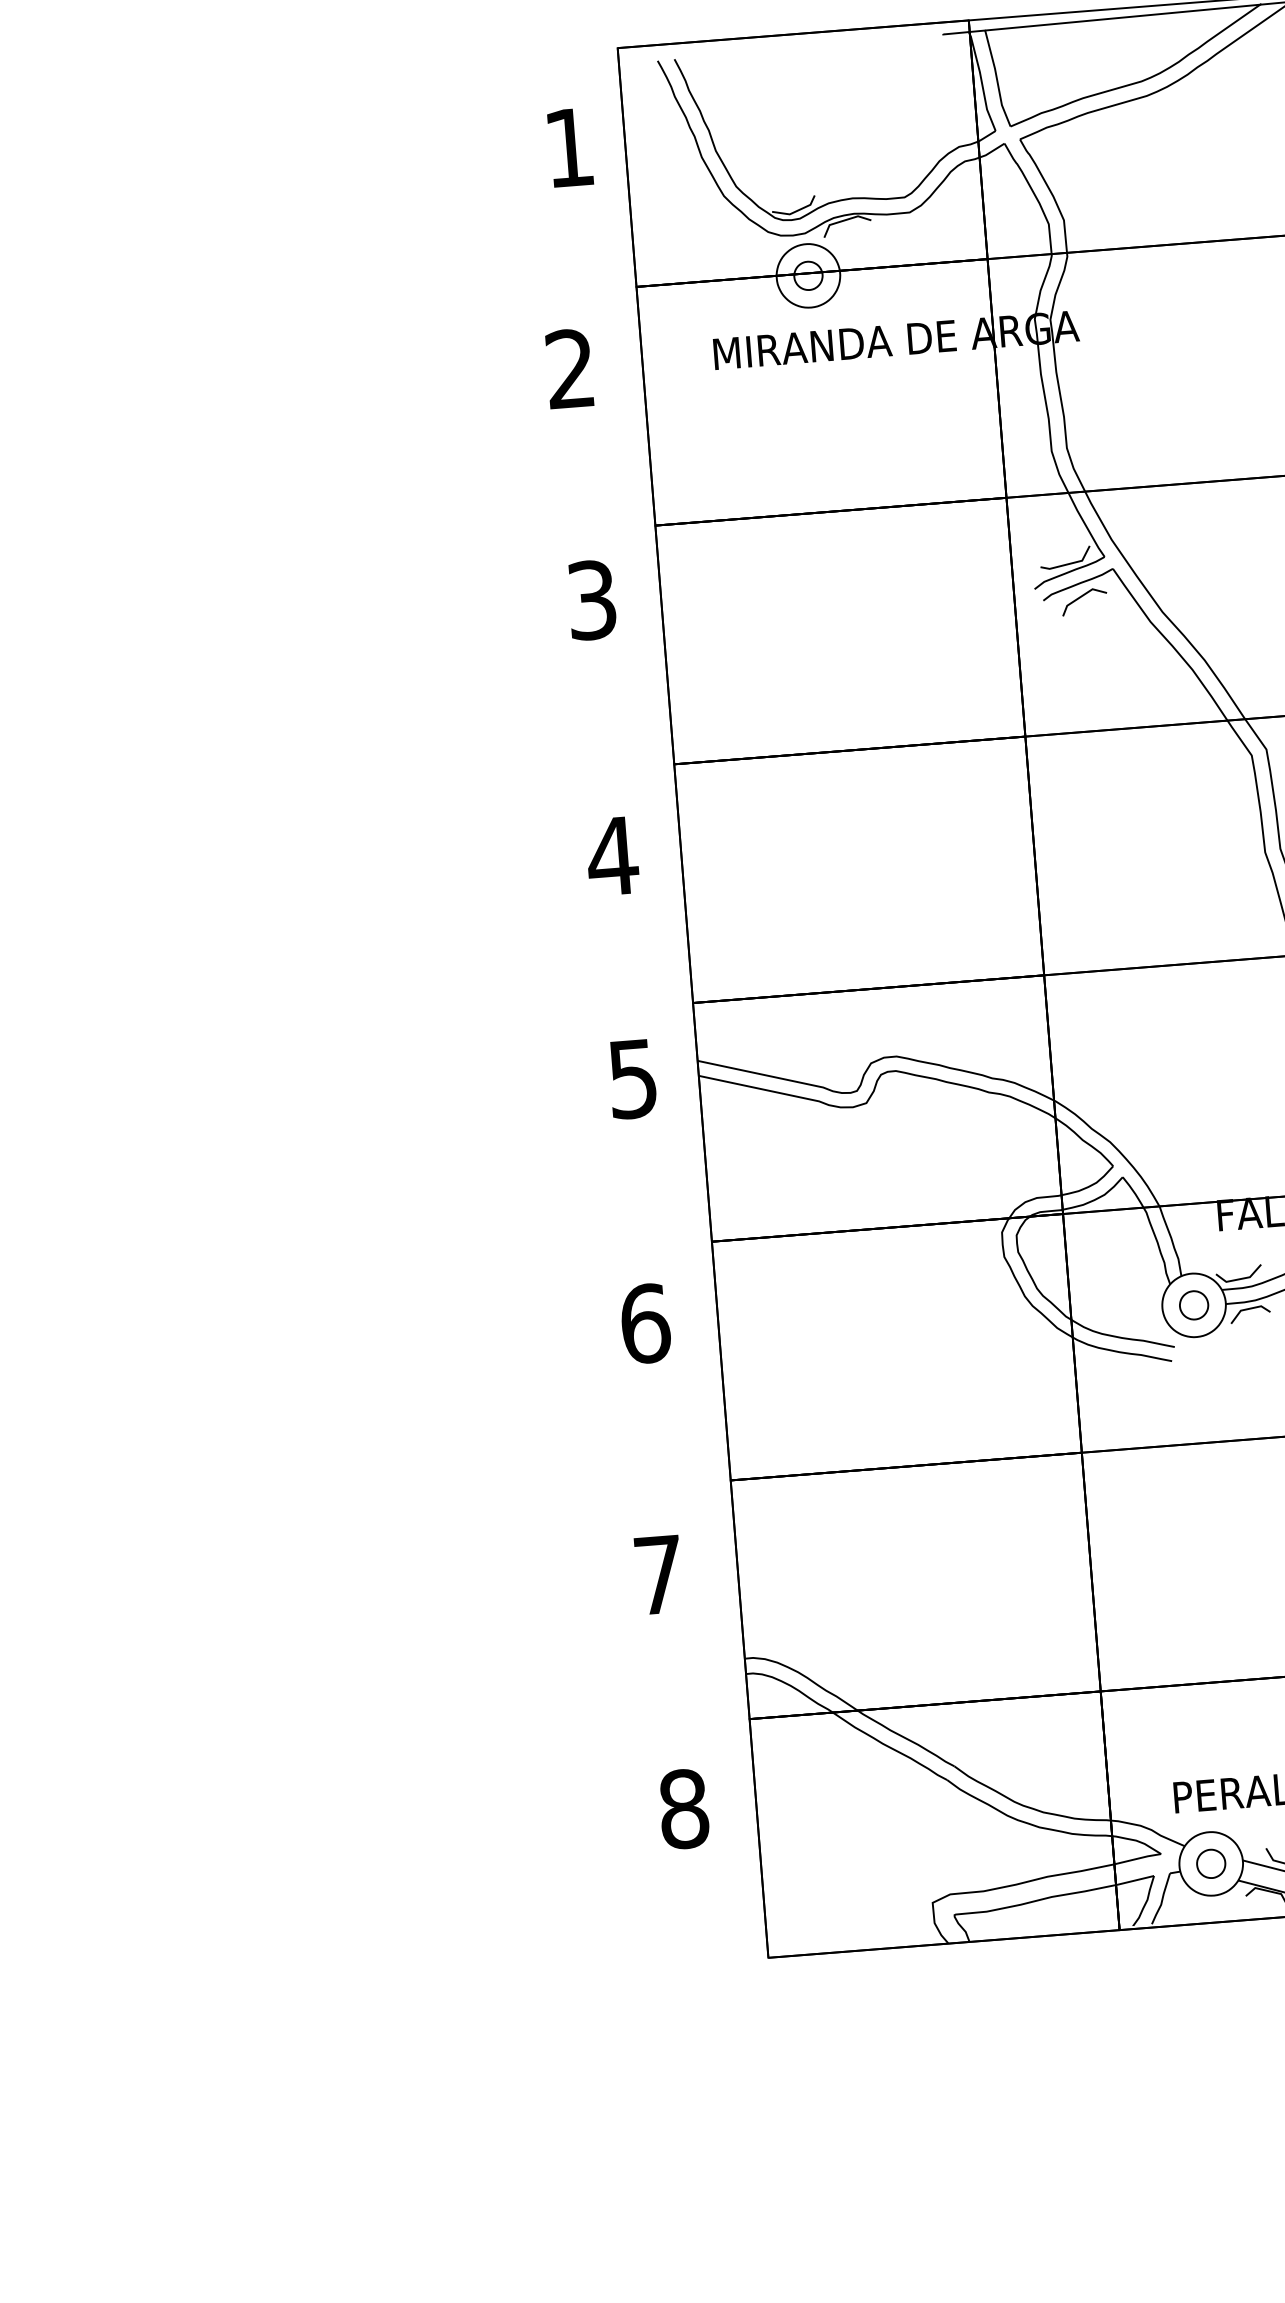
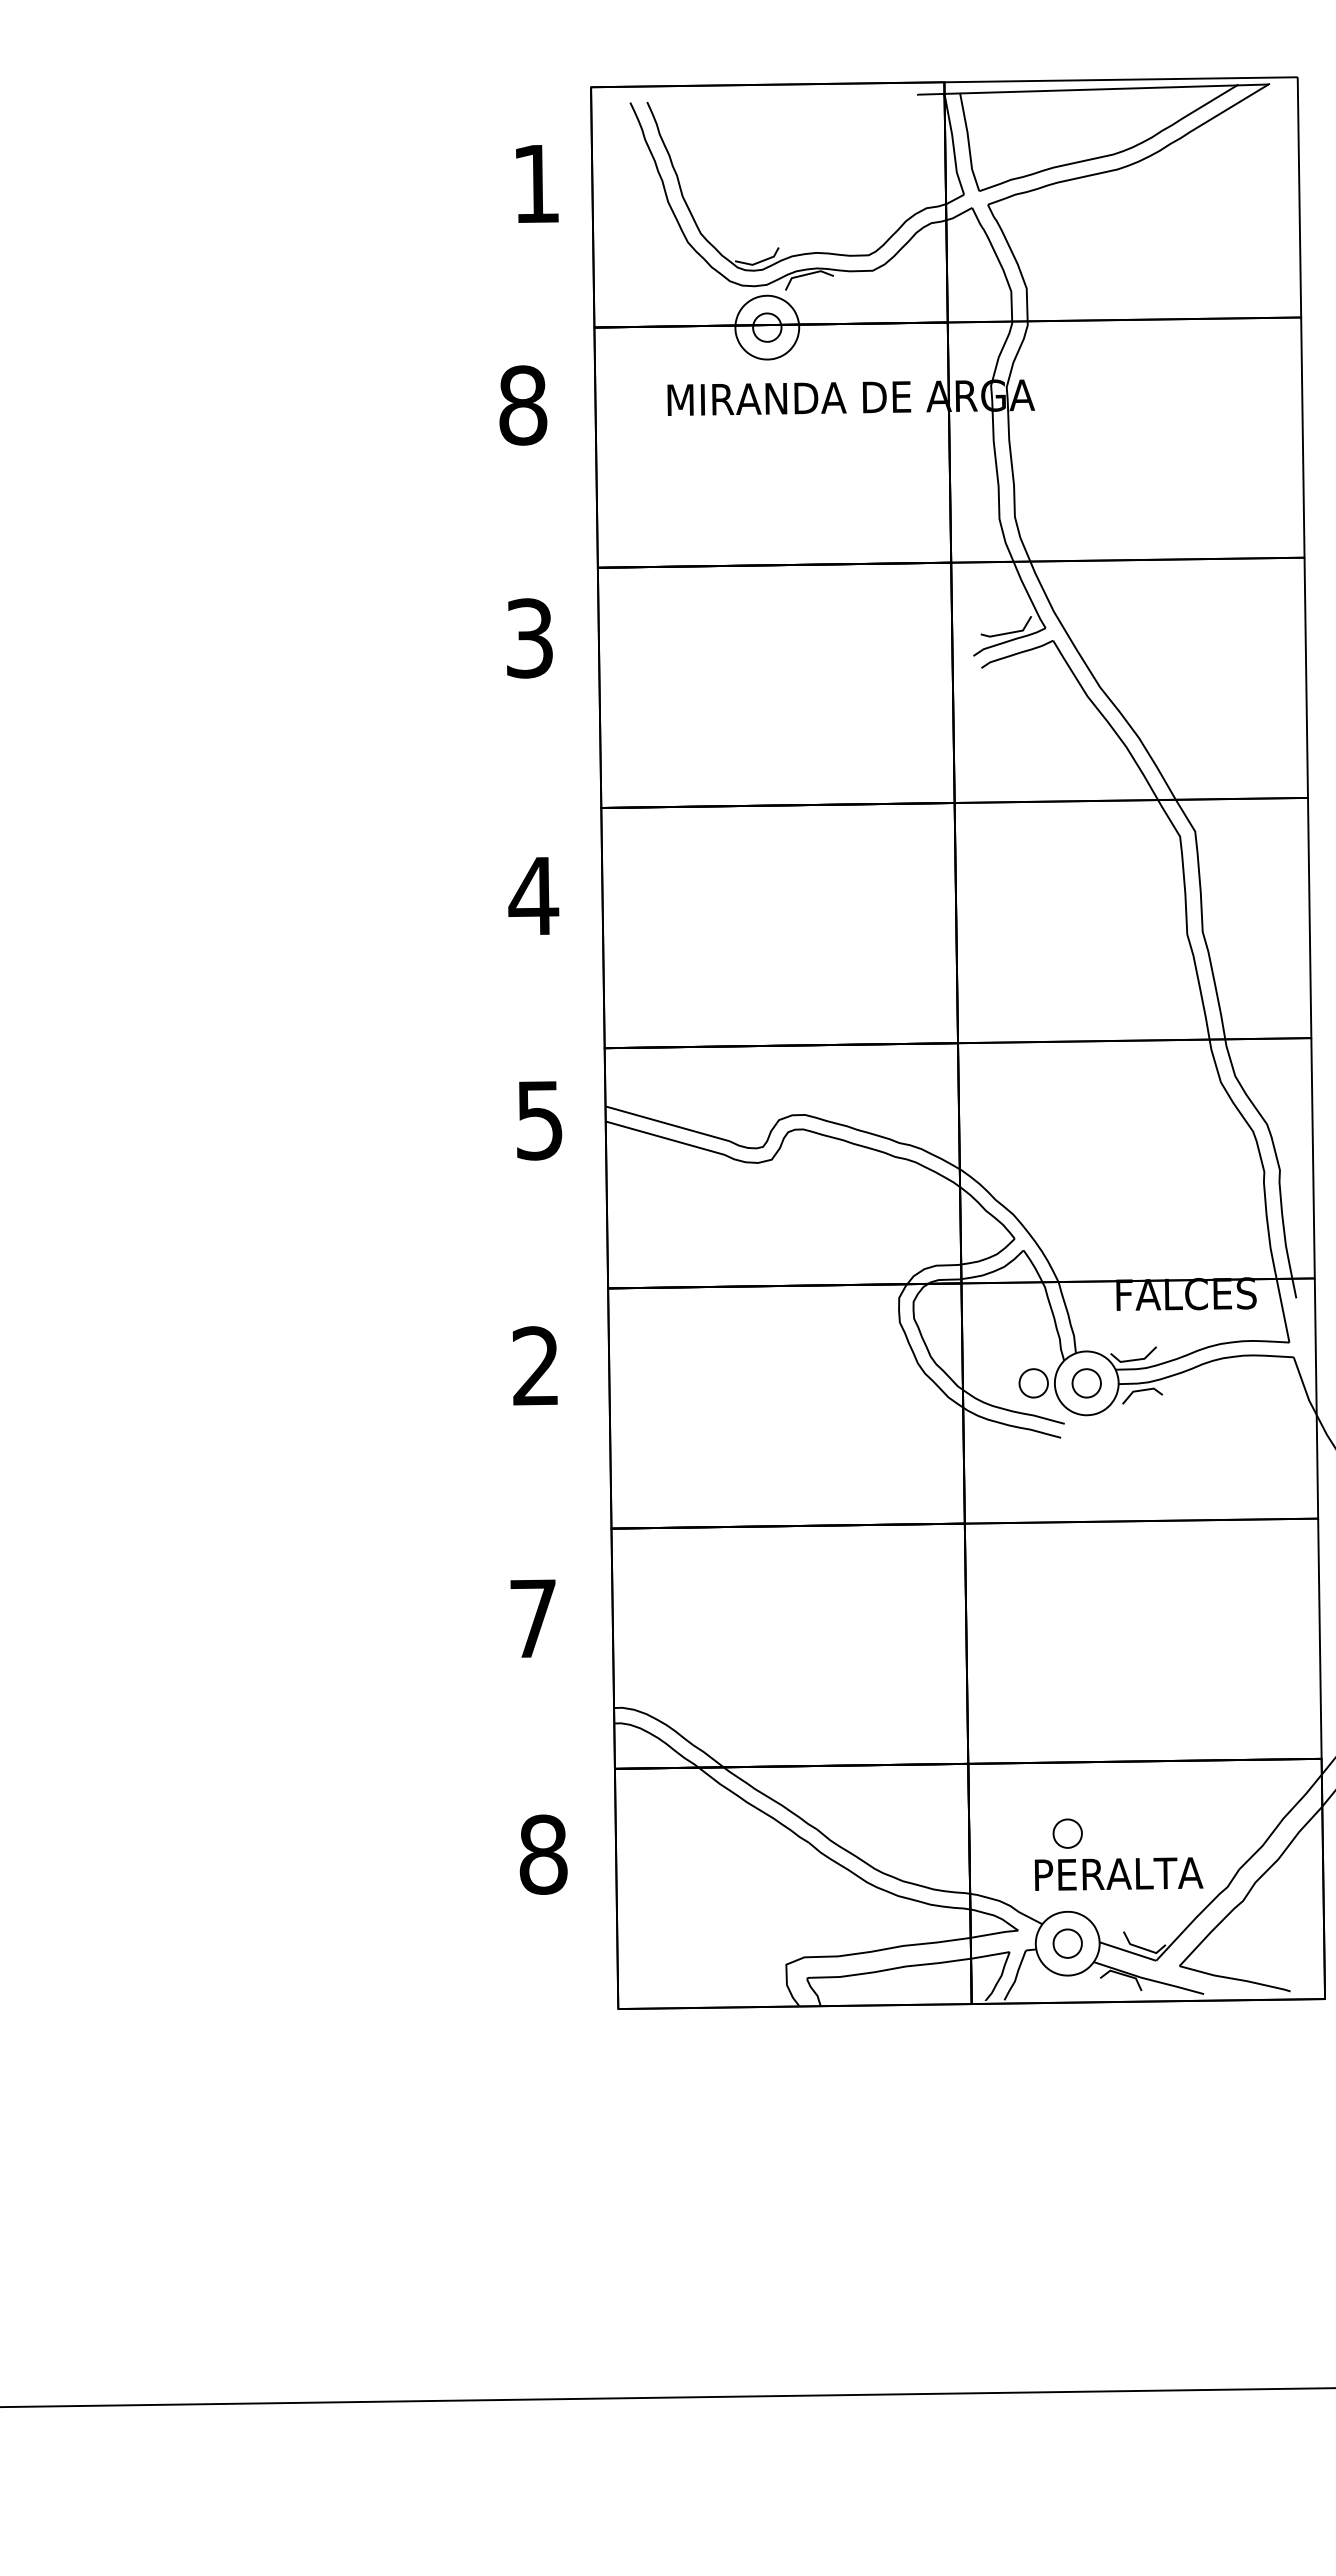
text: (570, 368) -> (523, 405), 2 -> 8
line: (1081, 597) -> (1019, 667), removed
part: (1141, 1308) -> (1033, 1383), added
text: (645, 1323) -> (536, 1366), 6 -> 2
part: (1203, 1754) -> (1067, 1833), added

